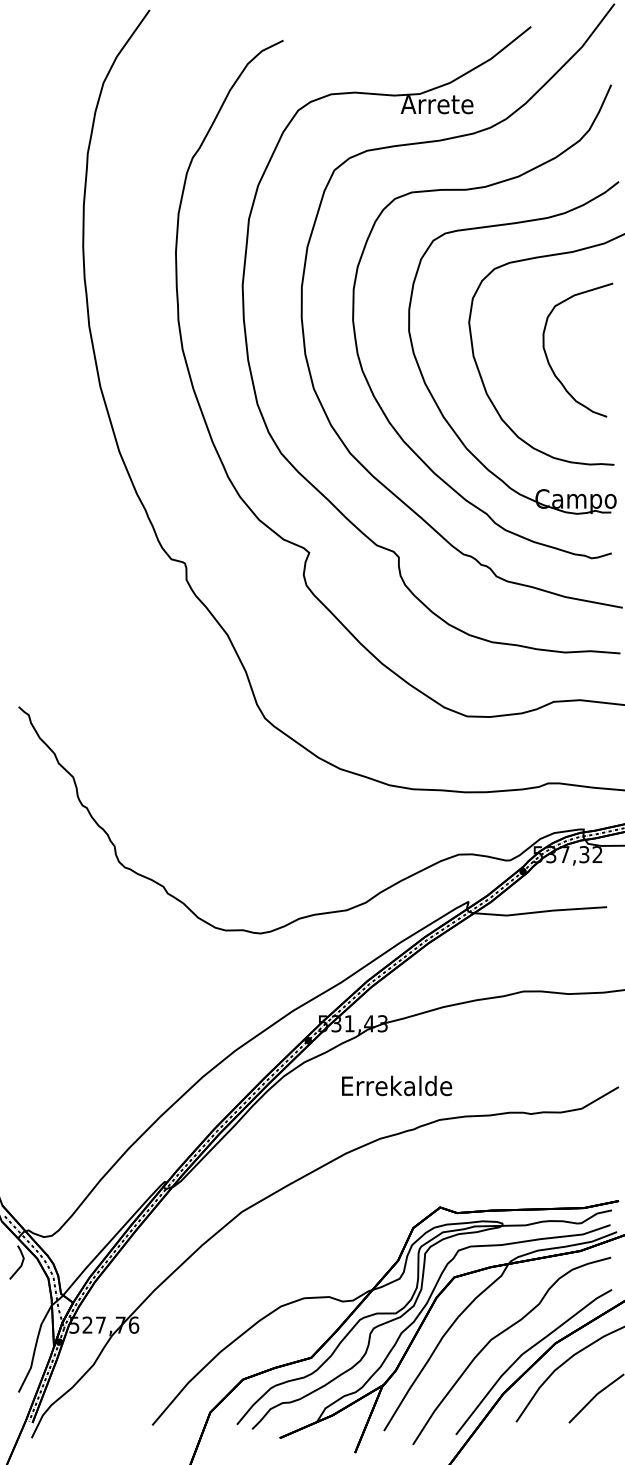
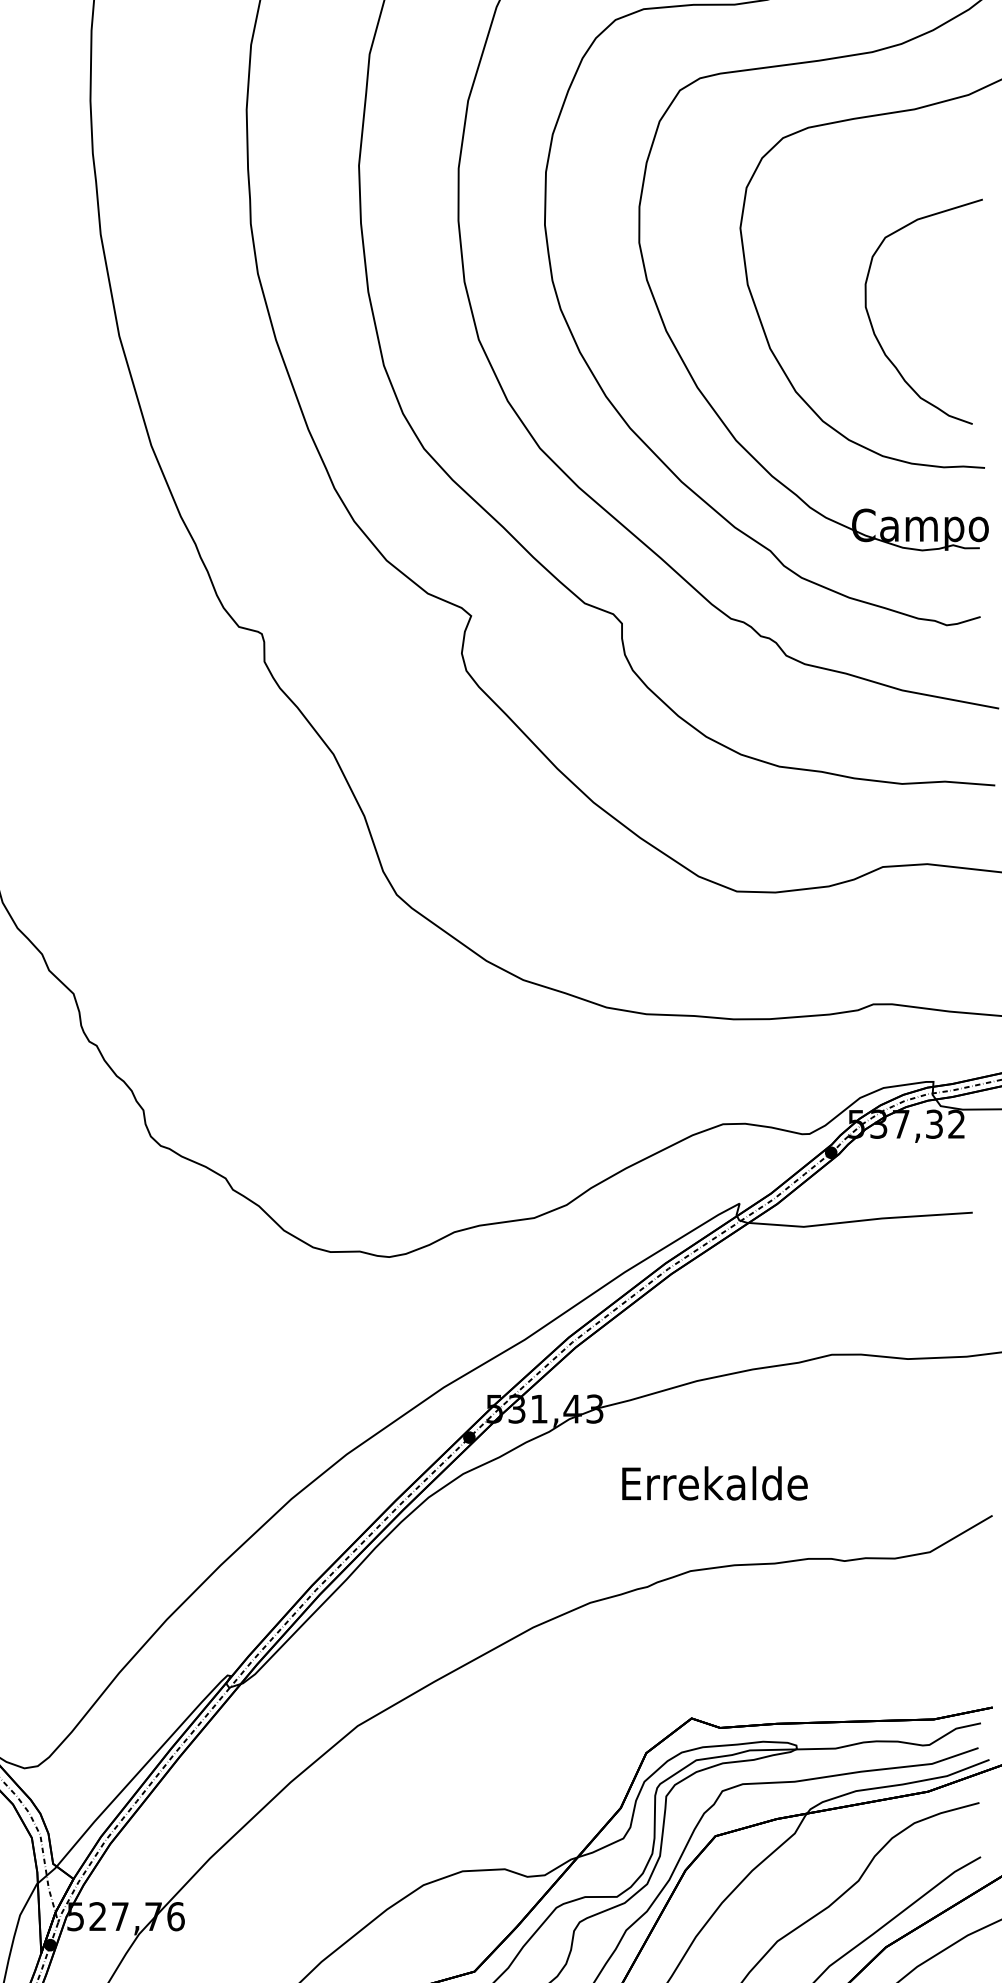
curve: (548, 358) -> (874, 325), moved
text: (397, 1085) -> (715, 1482), moved

